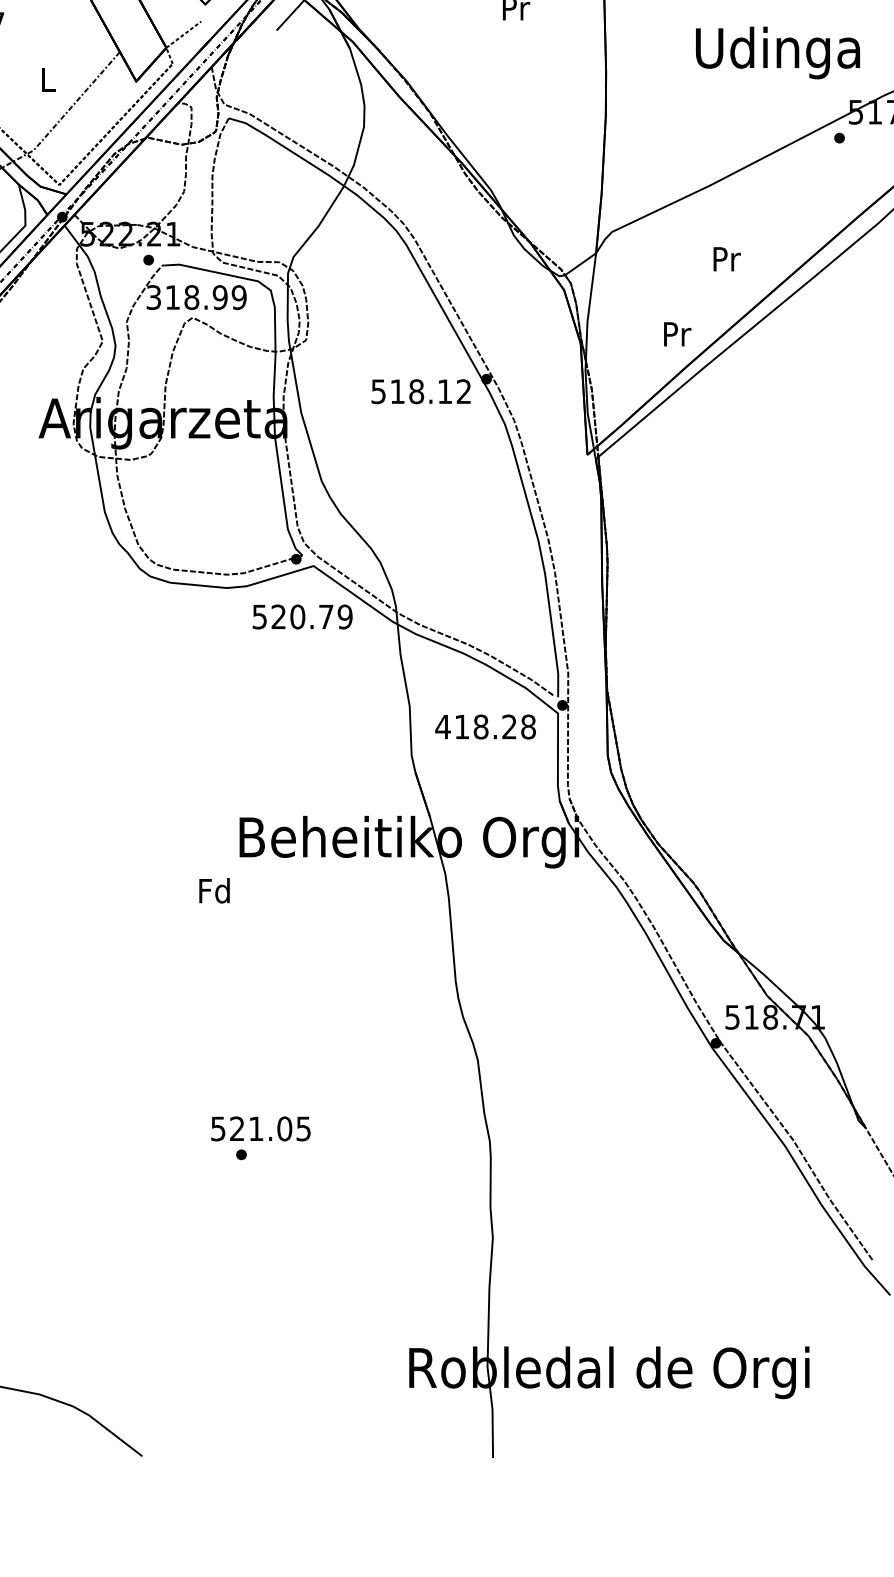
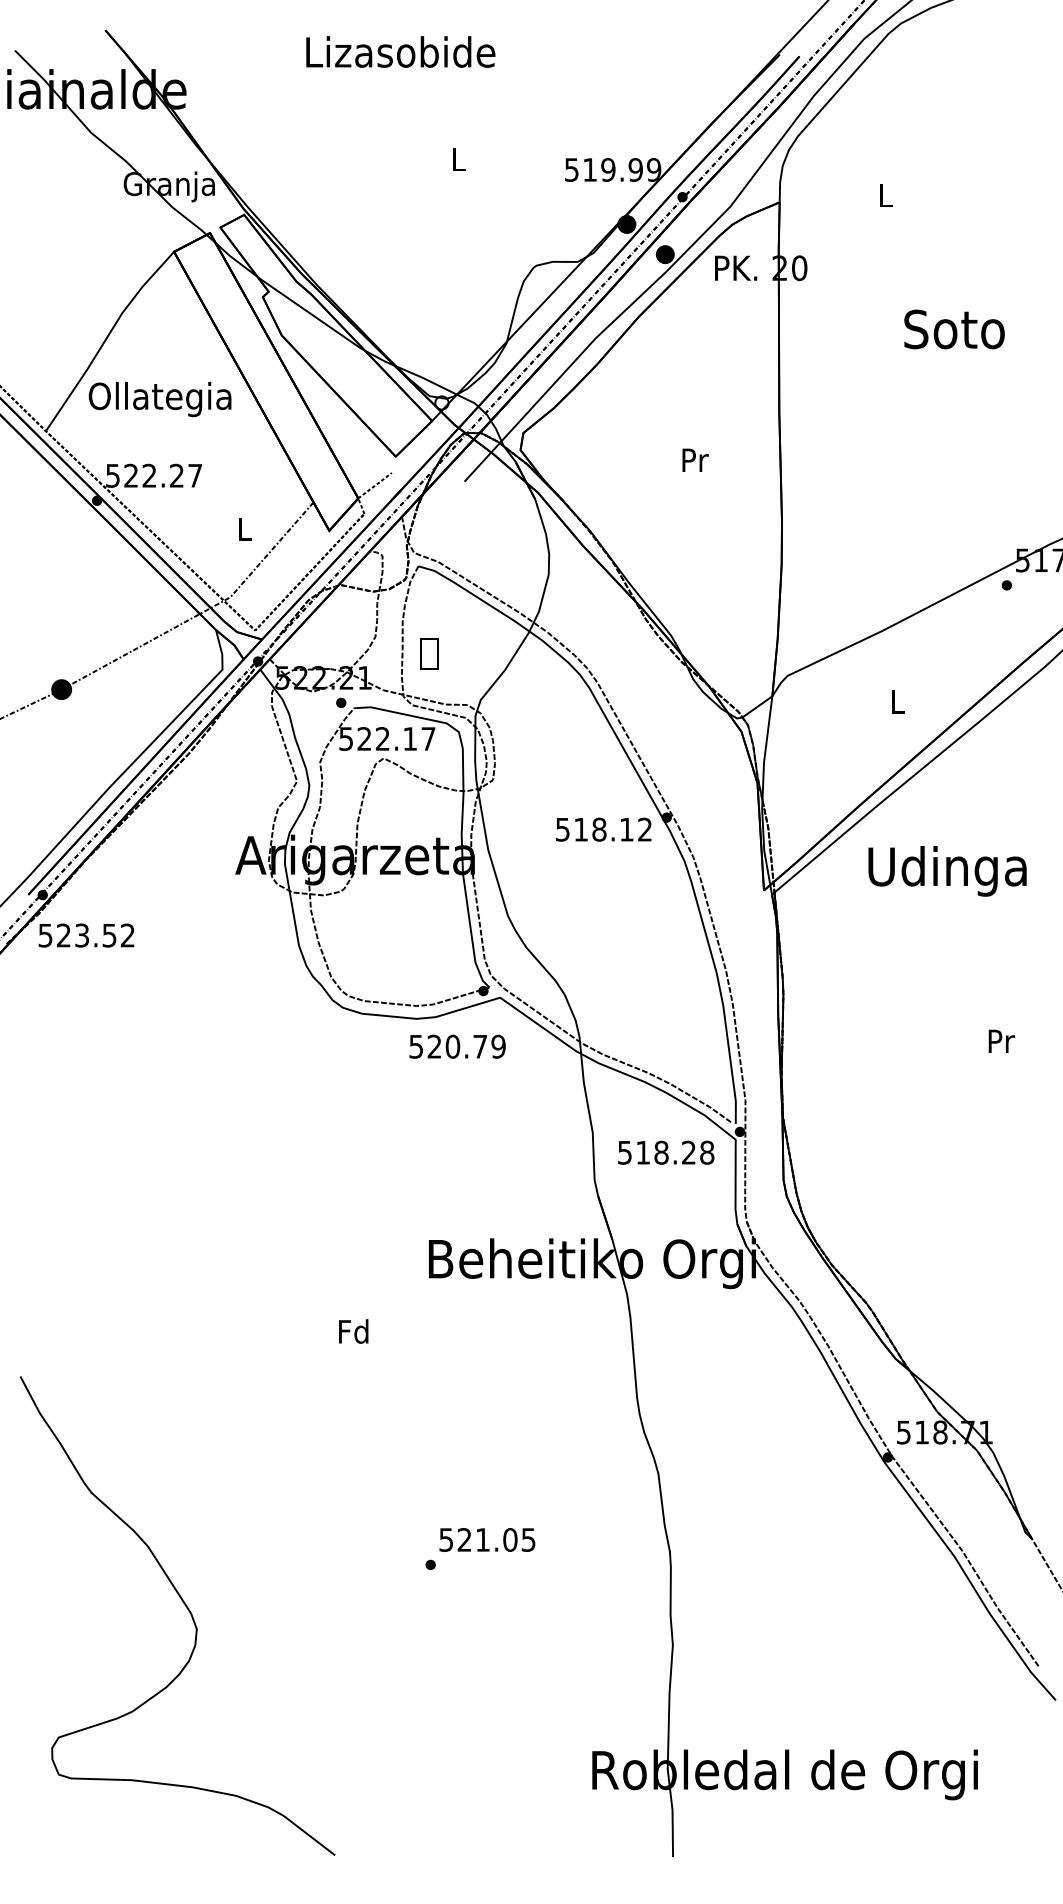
text: (777, 53) -> (947, 871), moved
part: (240, 208) -> (429, 653), added
text: (727, 258) -> (898, 701), Pr -> L
text: (196, 297) -> (387, 738), 318.99 -> 522.17
text: (677, 333) -> (1001, 1040), moved
text: (302, 616) -> (457, 1046), moved
text: (442, 726) -> (624, 1152), 418.28 -> 518.28
text: (214, 890) -> (353, 1331), moved
text: (261, 1128) -> (487, 1539), moved

